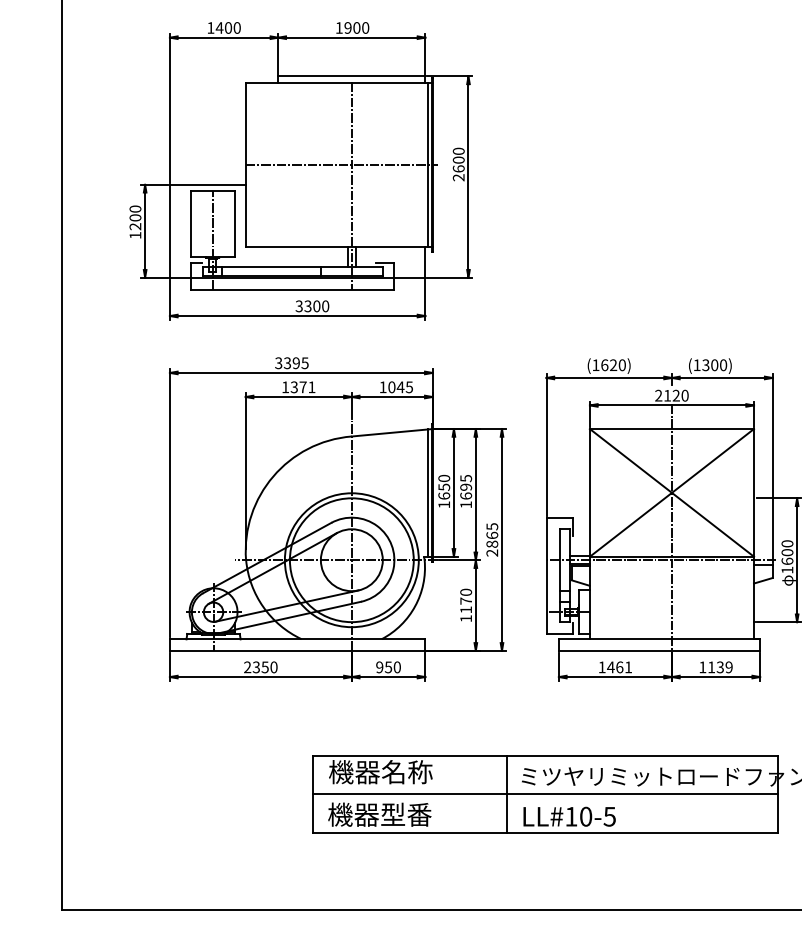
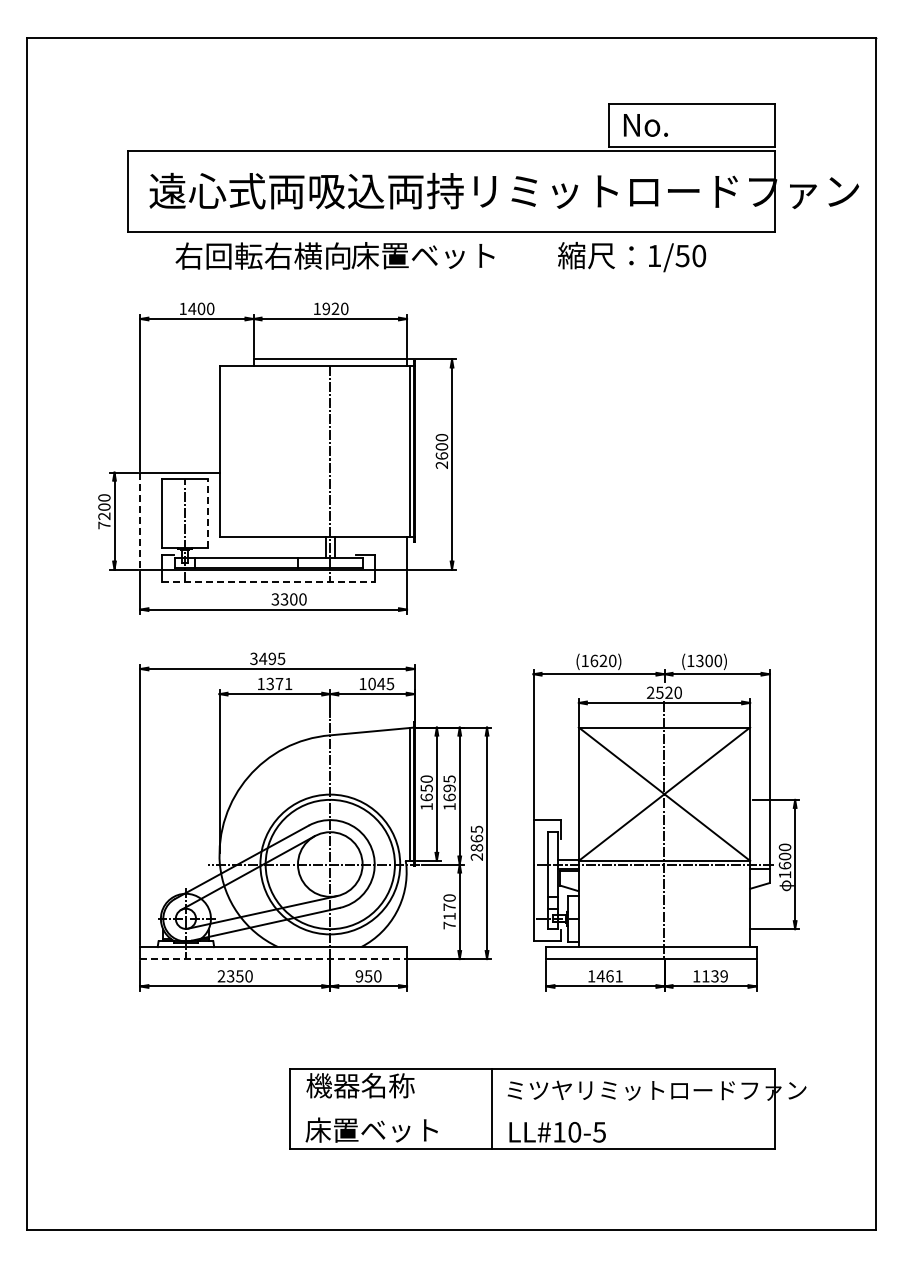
text: (356, 27) -> (335, 308), 1900 -> 1920
line: (341, 164) -> (319, 451), removed
line: (235, 223) -> (208, 513), solid -> dashed
line: (170, 231) -> (140, 521), solid -> dashed
text: (135, 235) -> (104, 525), 1200 -> 7200
line: (293, 290) -> (269, 582), solid -> dashed
text: (287, 362) -> (263, 658), 3395 -> 3495
text: (667, 395) -> (659, 692), 2120 -> 2520
text: (466, 618) -> (449, 925), 1170 -> 7170
line: (298, 651) -> (274, 959), solid -> dashed
line: (544, 793) -> (531, 1108), removed
text: (391, 814) -> (371, 1129), 機器型番 -> 床置ベット

